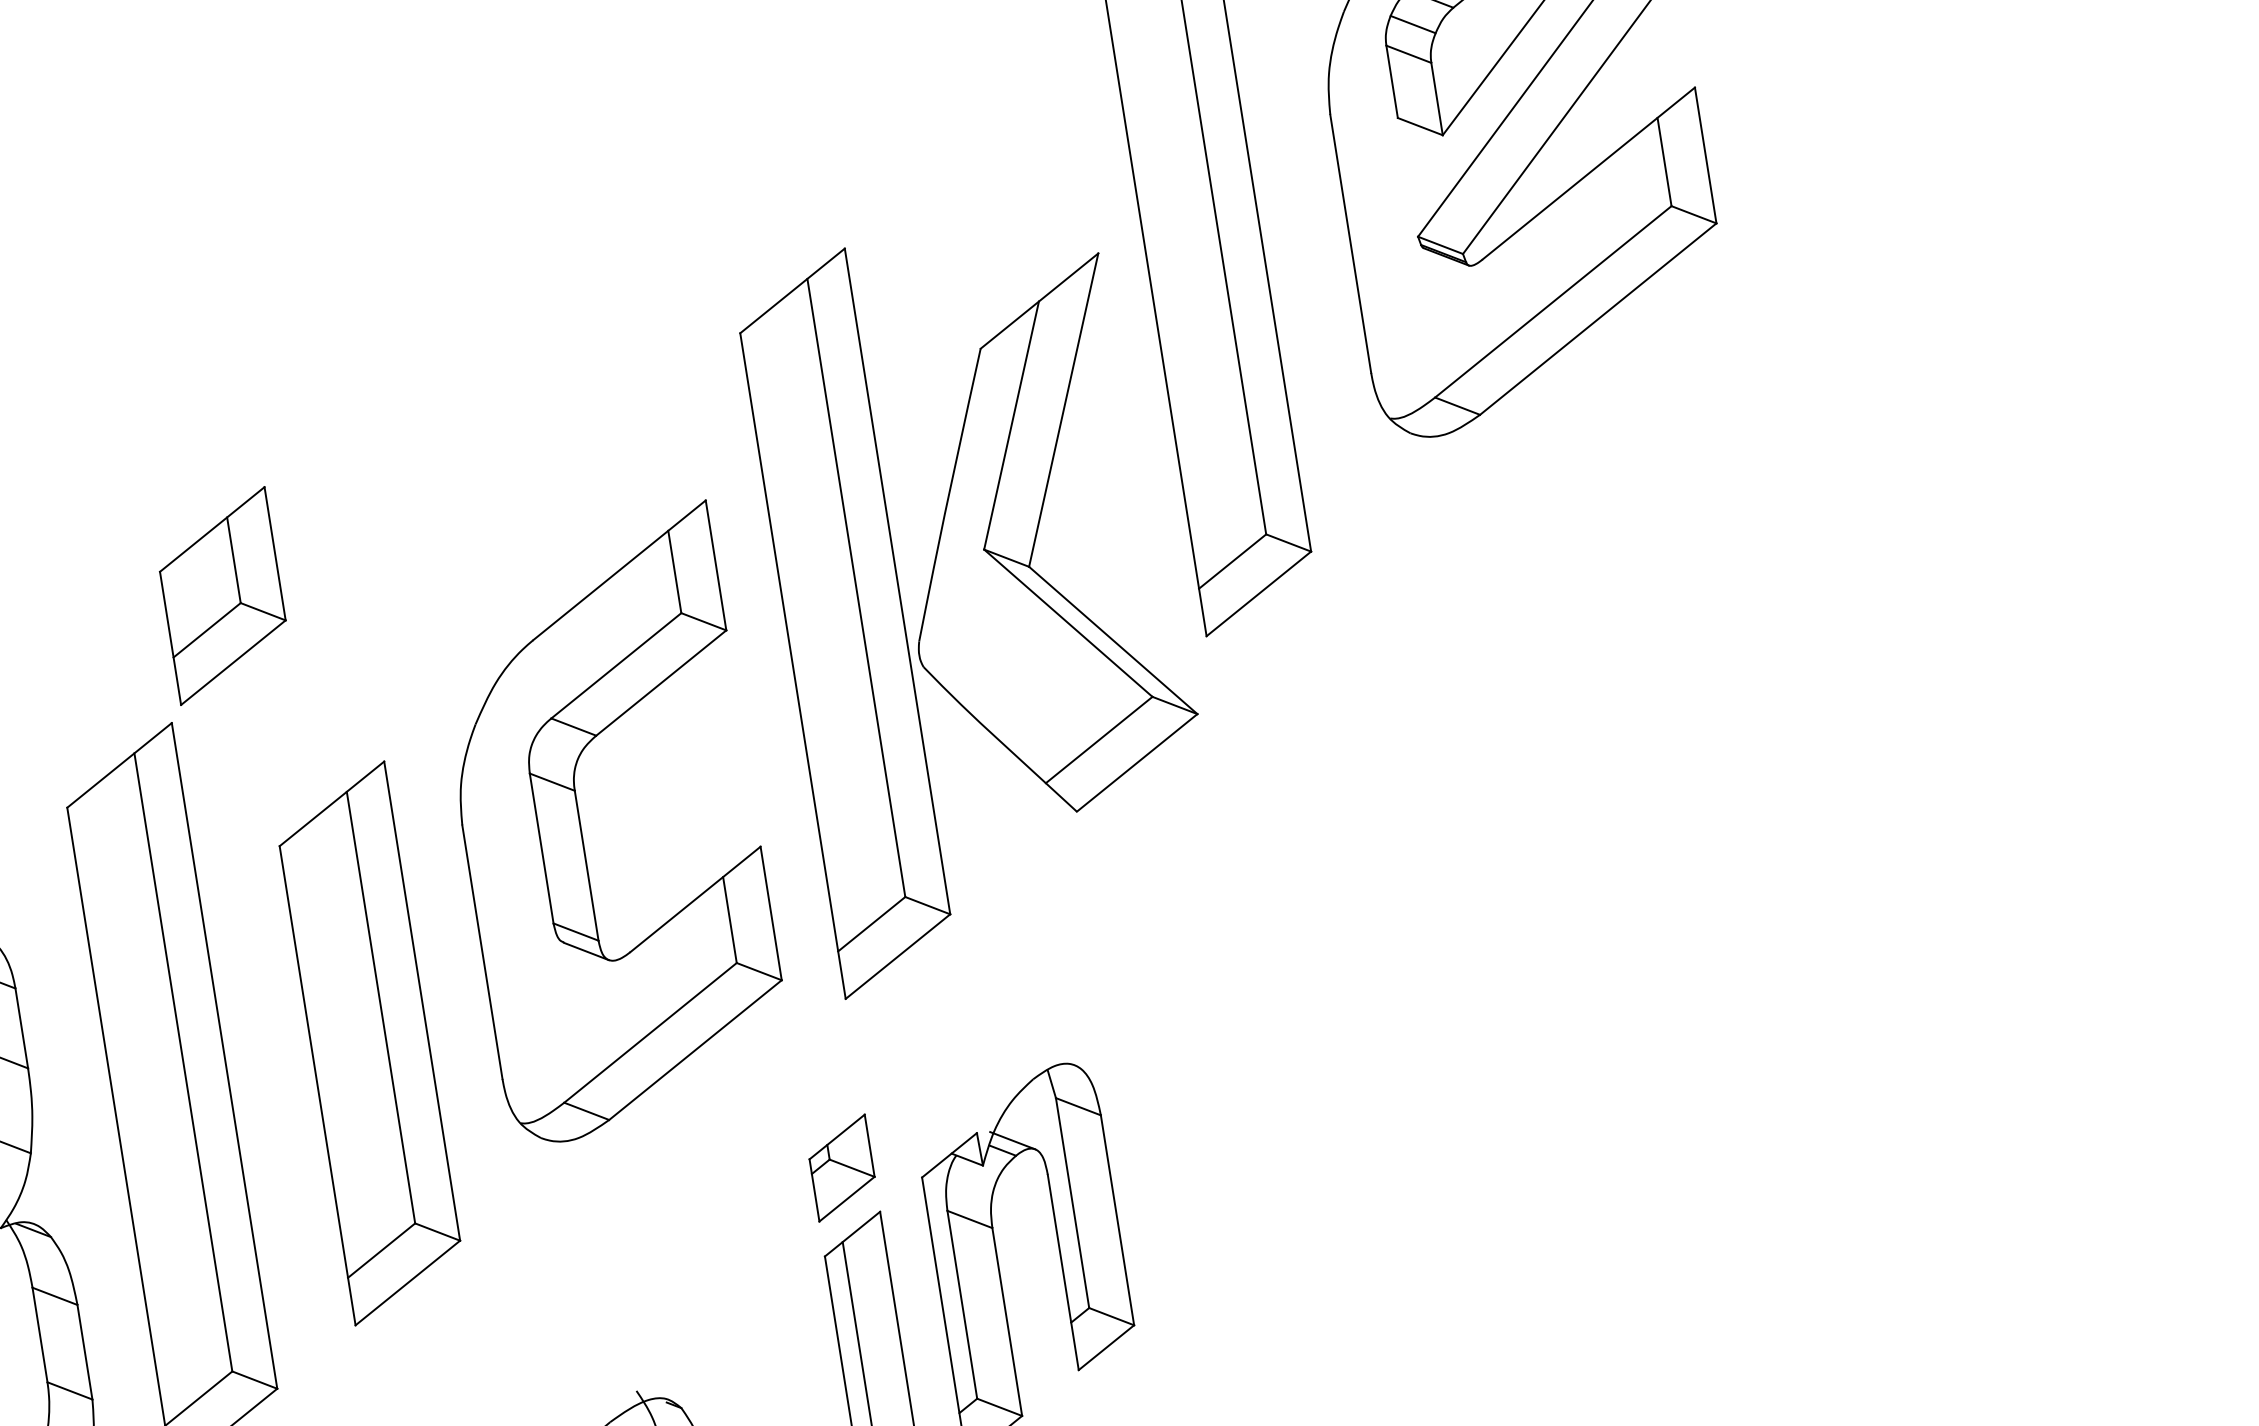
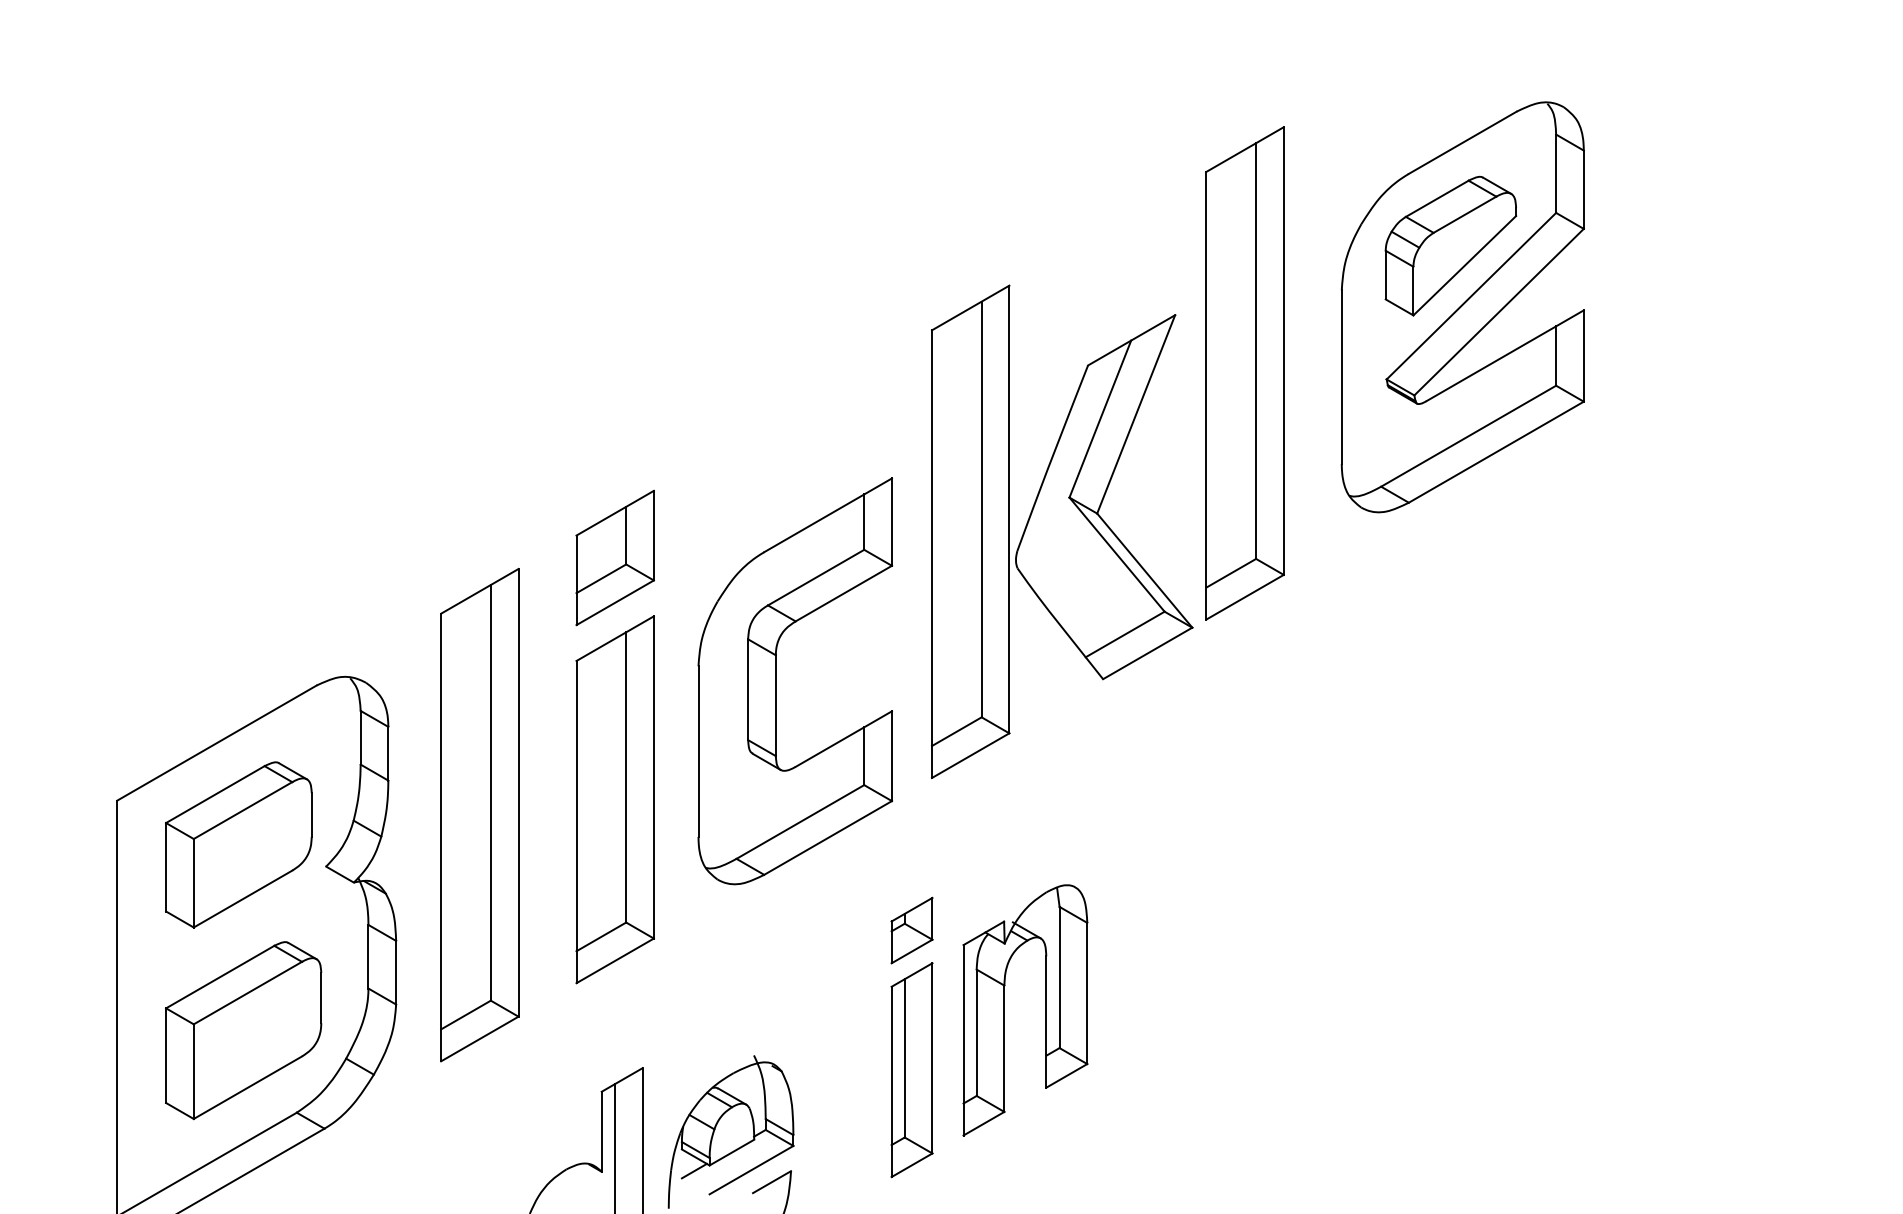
part: (221, 595) -> (614, 557), moved
part: (981, 601) -> (1062, 531), moved

